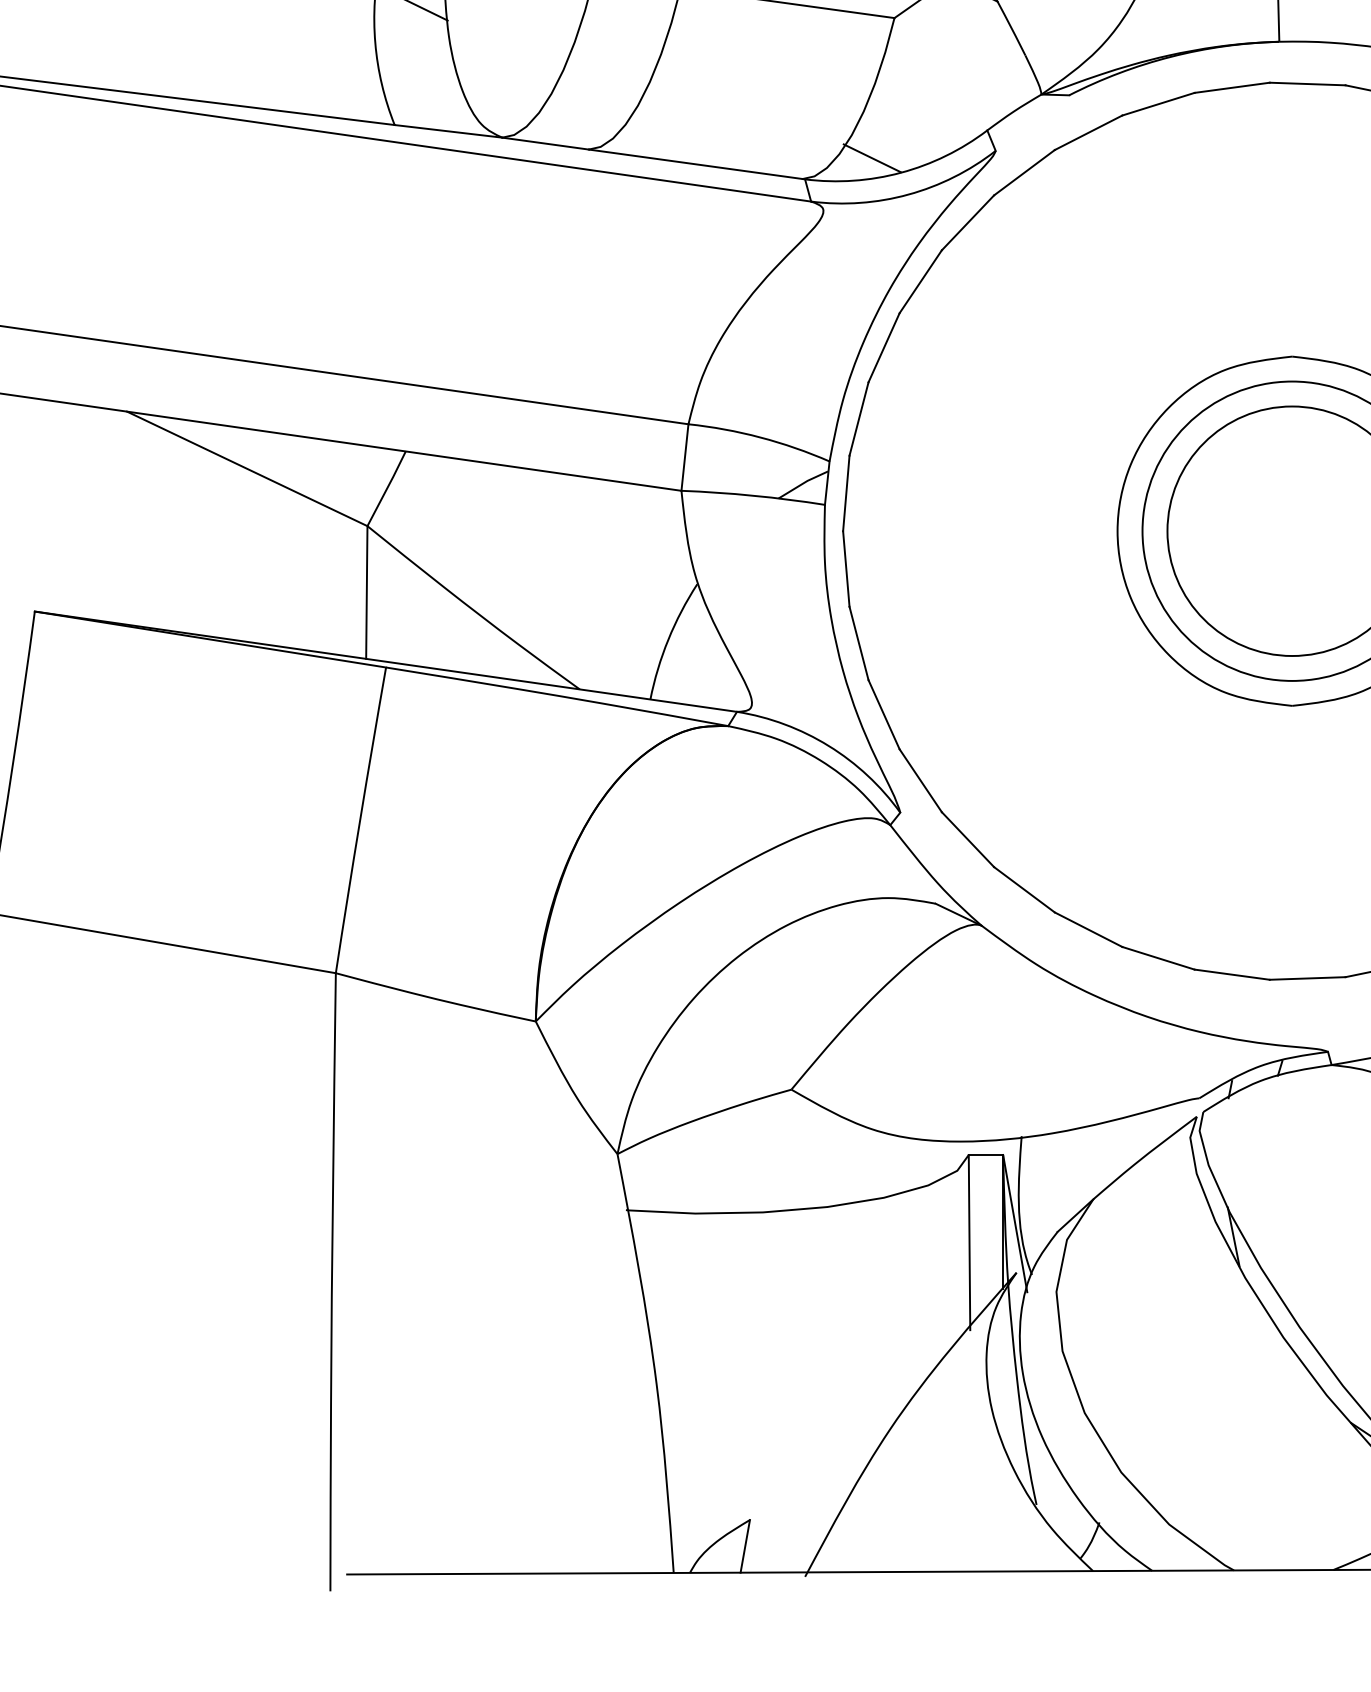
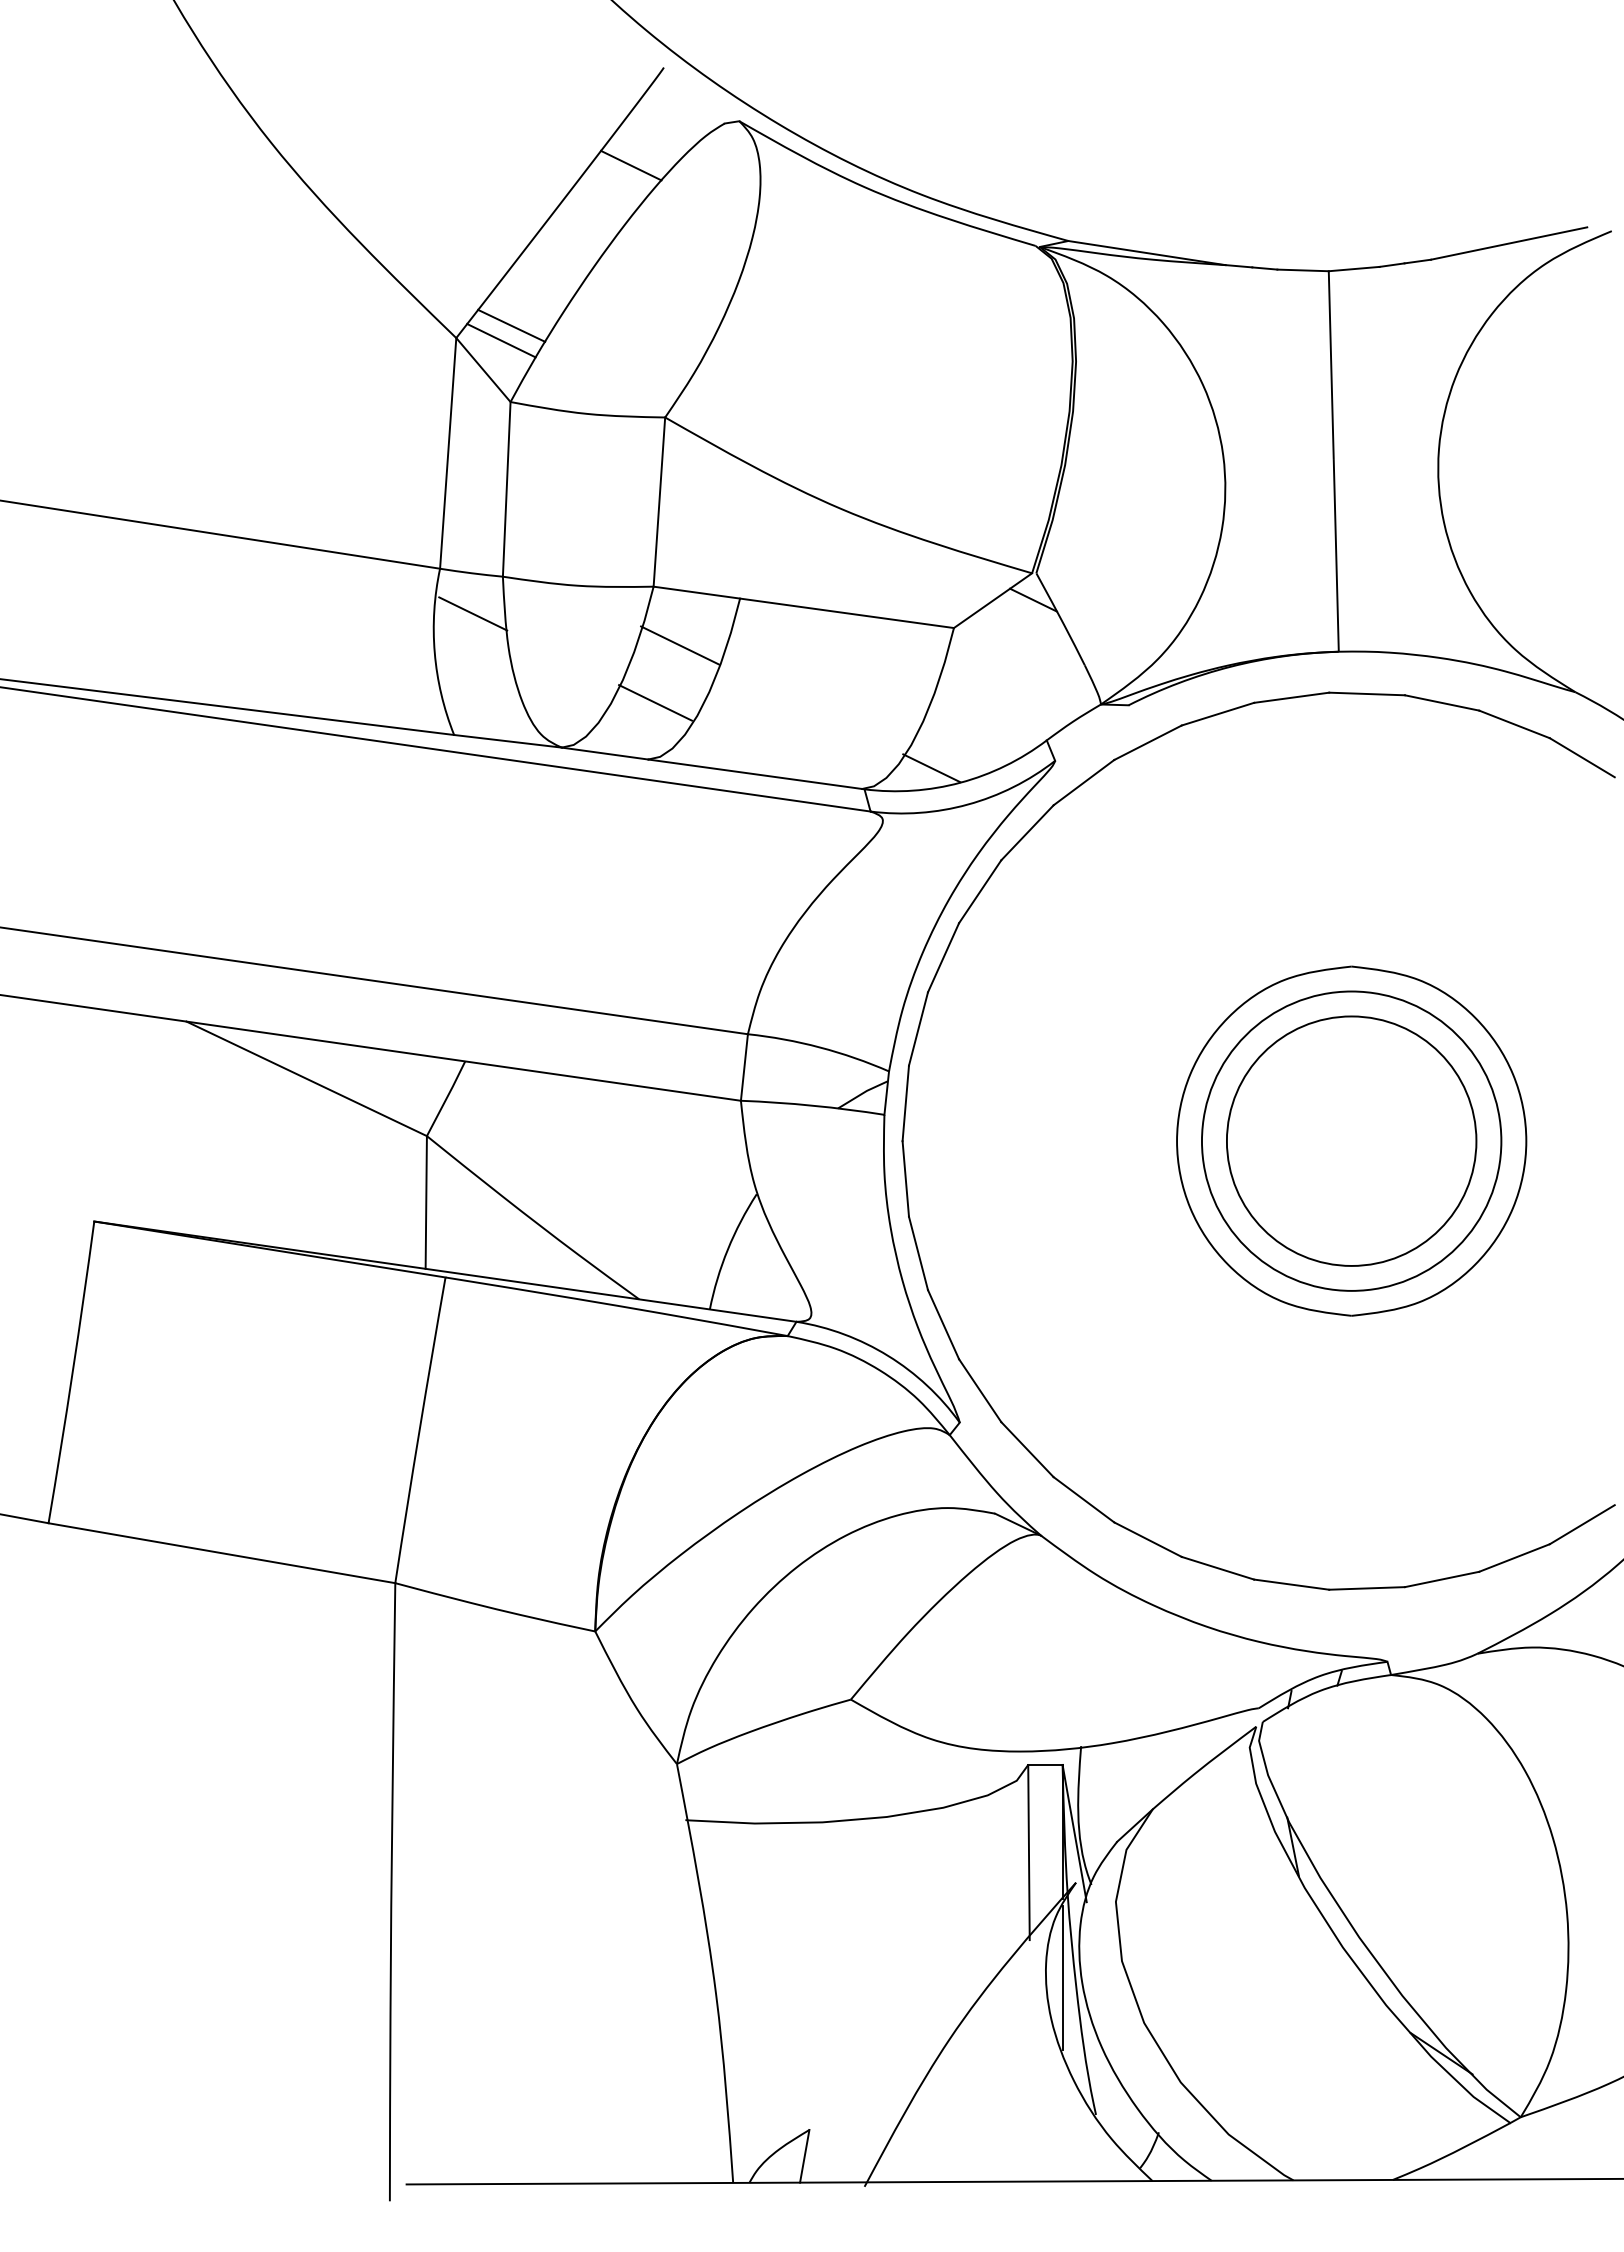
line: (621, 35) -> (680, 645), added
line: (596, 92) -> (655, 702), added
line: (1003, 1367) -> (1062, 1977), added

